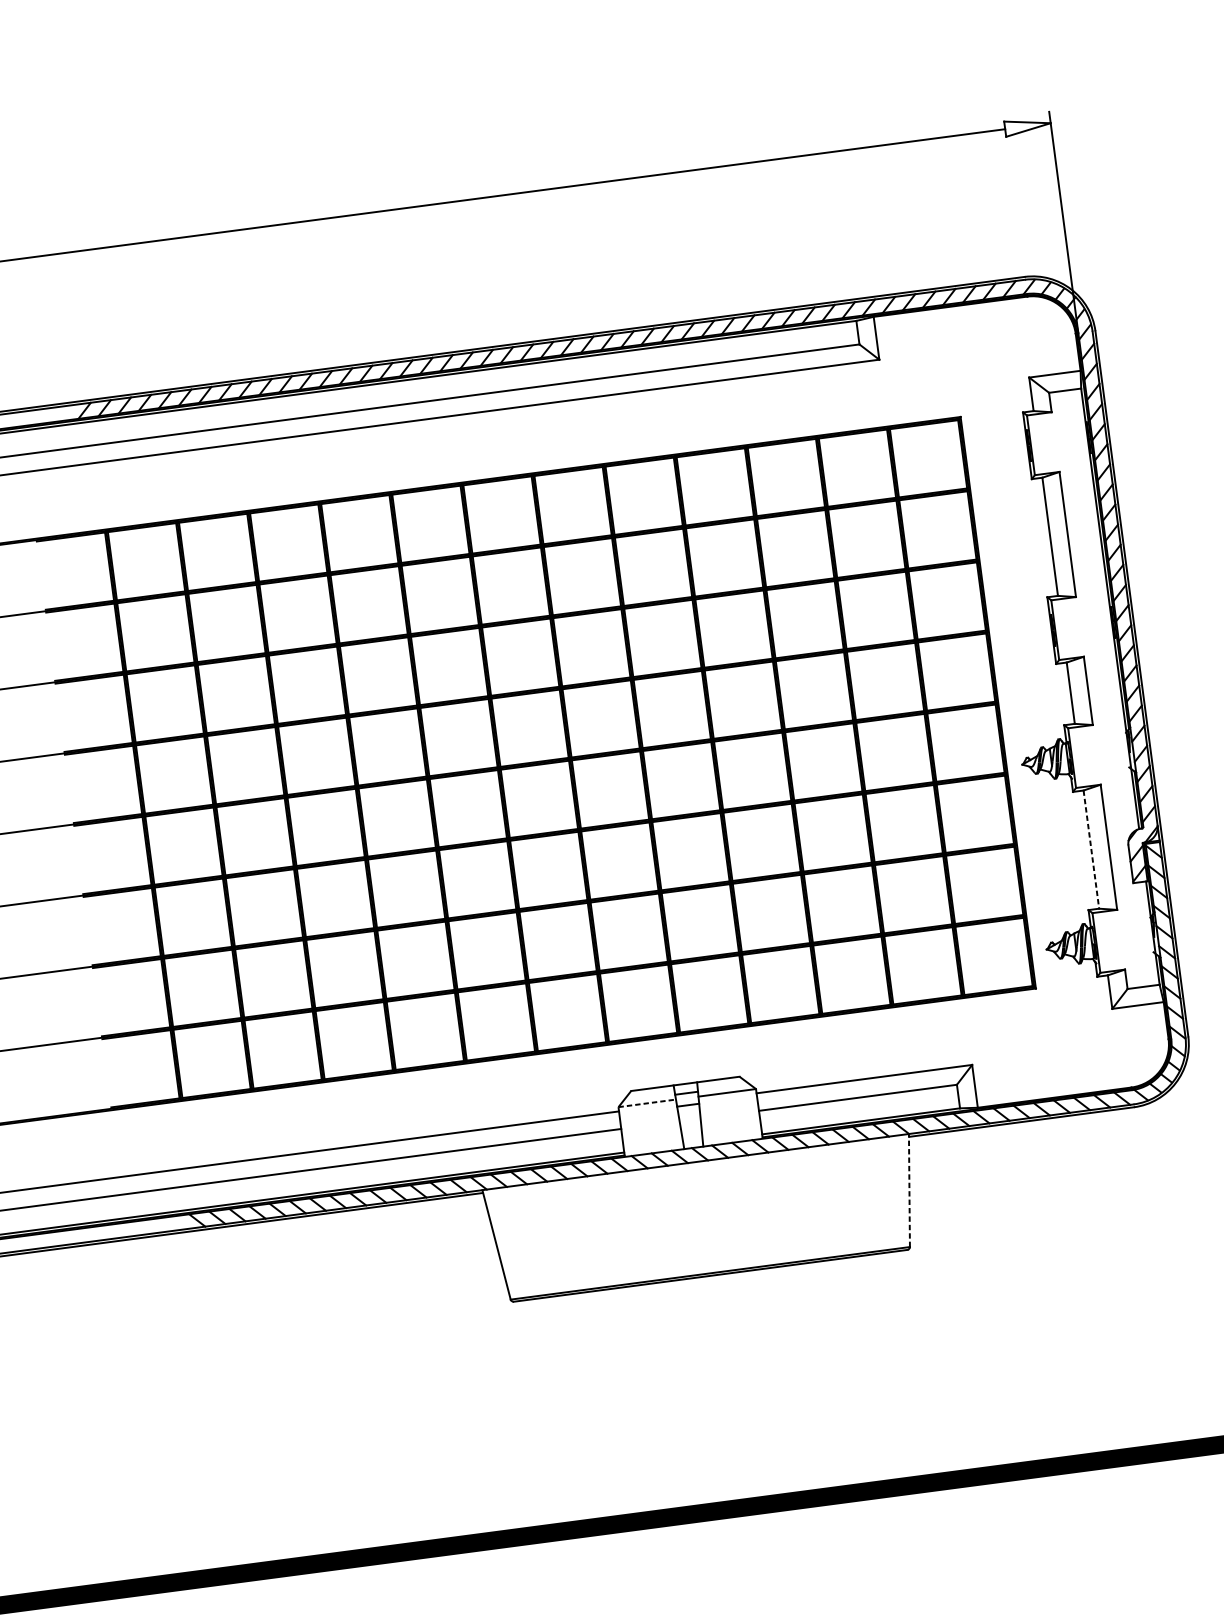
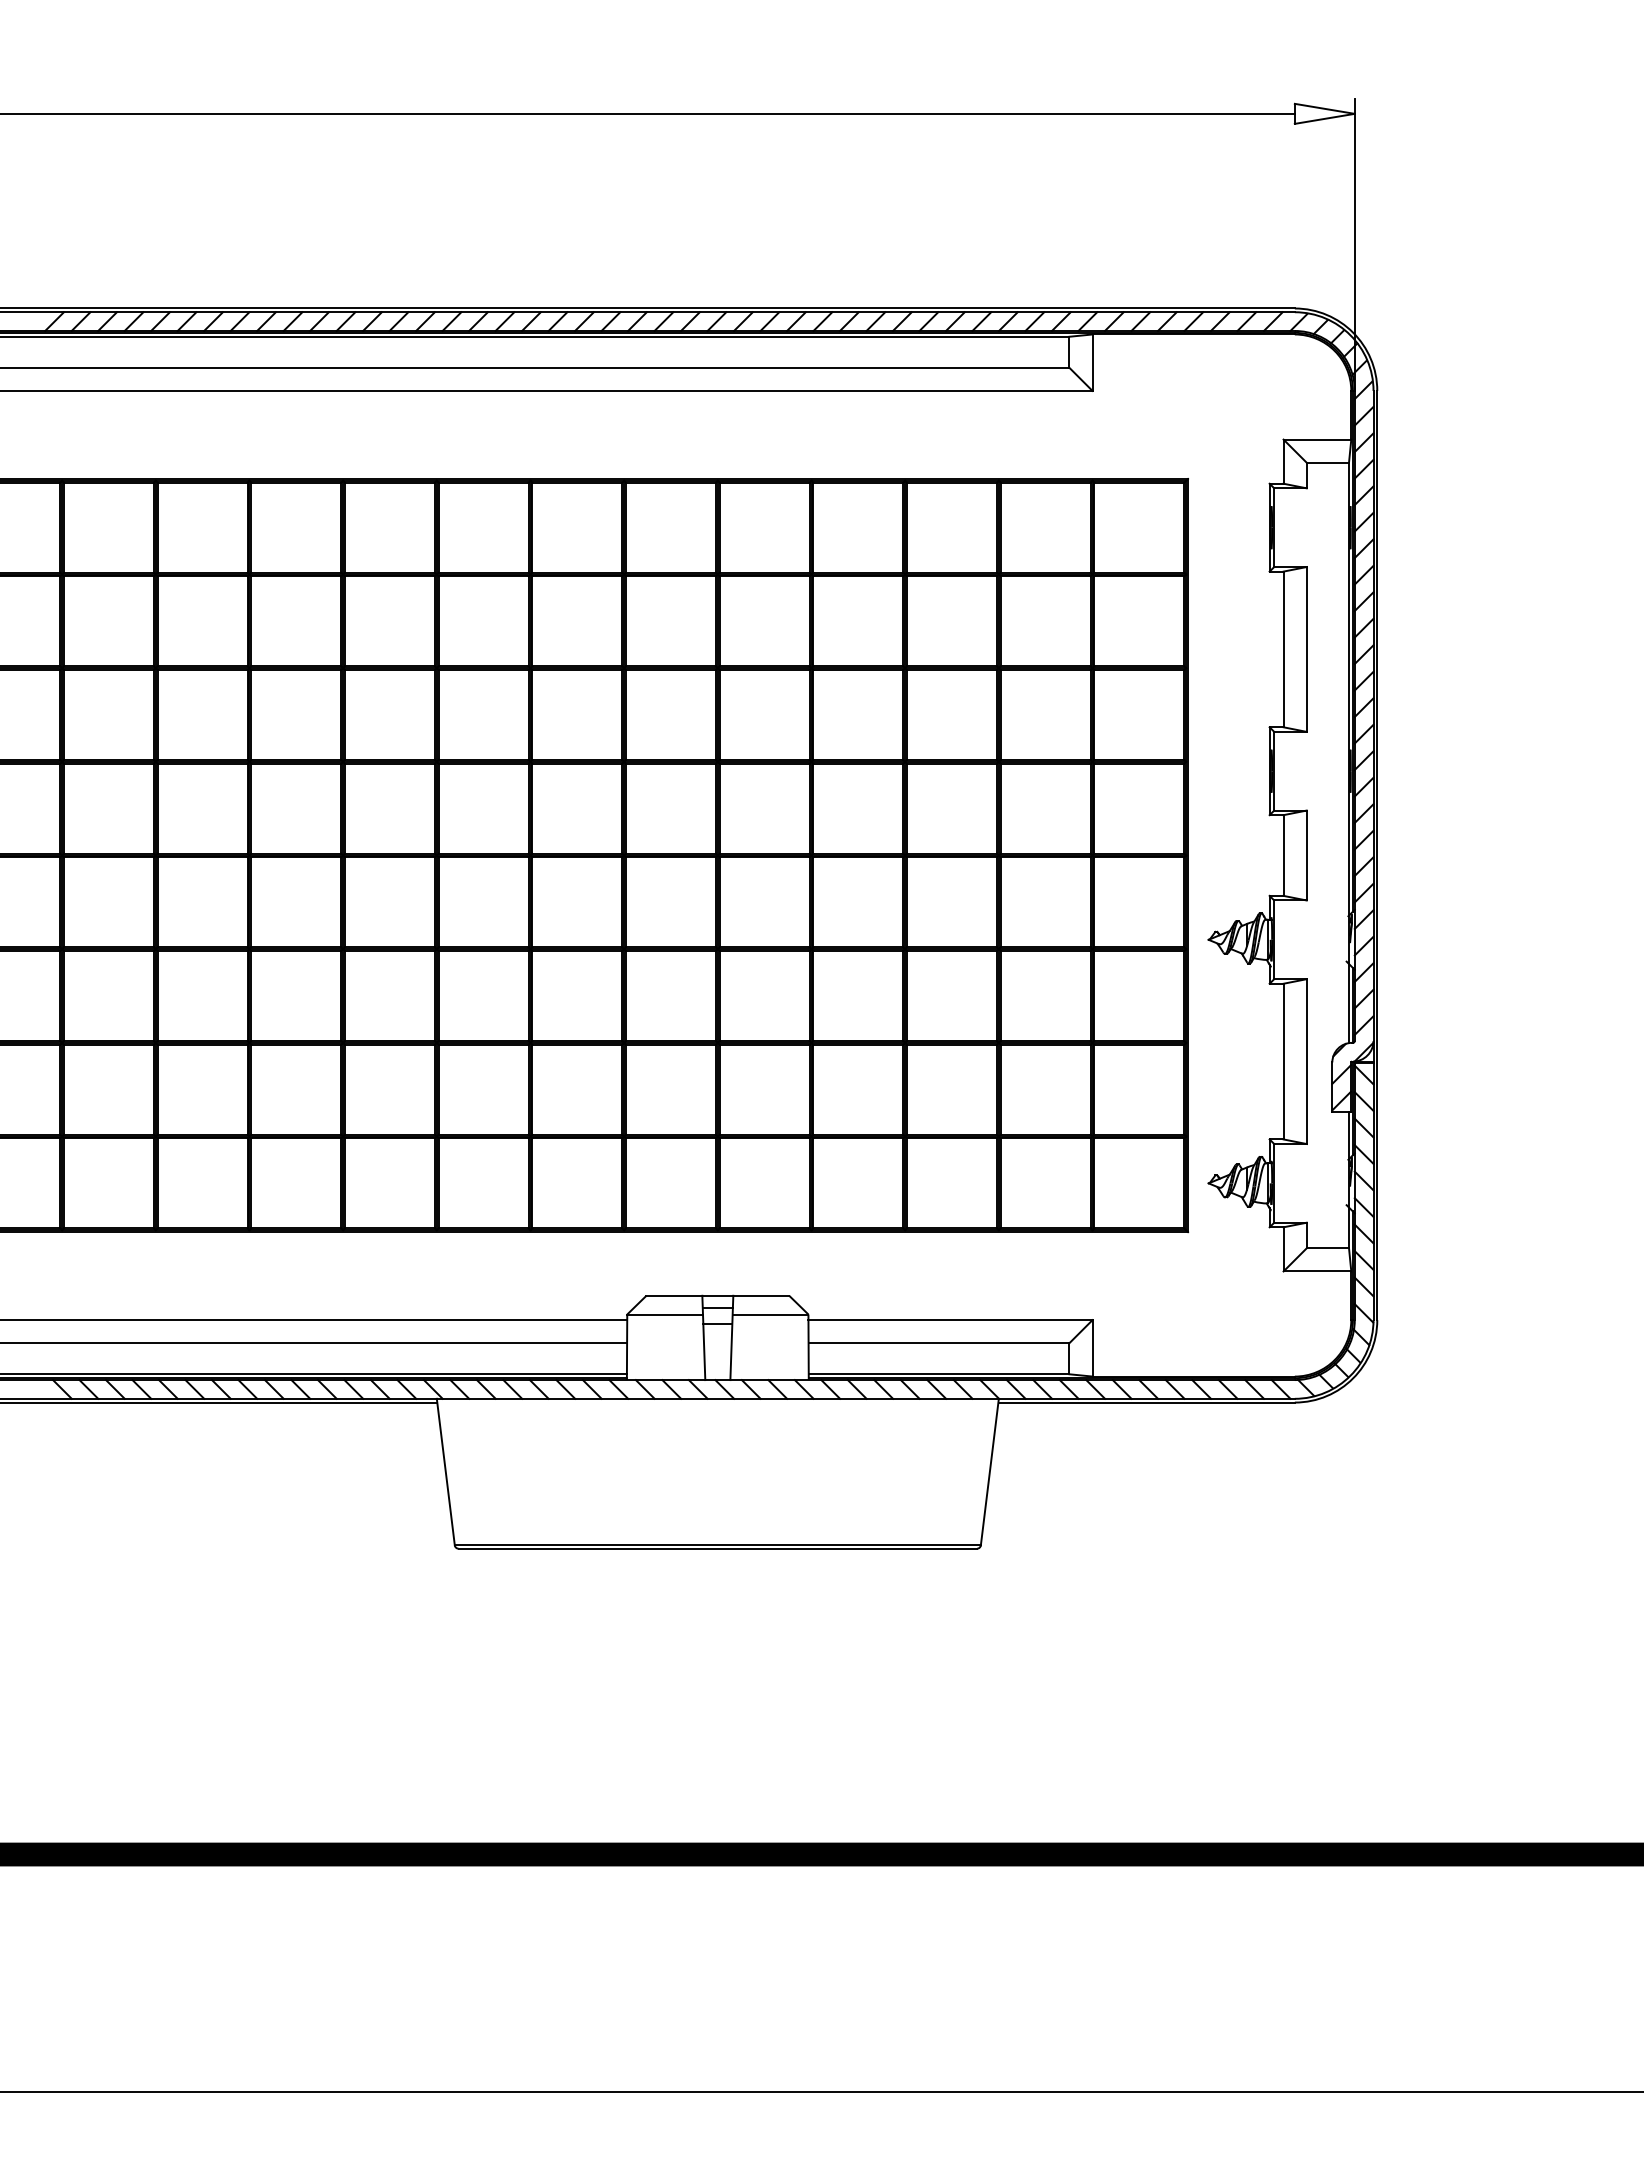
line: (1091, 849) -> (1283, 1061), dashed -> solid
line: (647, 1103) -> (665, 1314), dashed -> solid
line: (909, 1190) -> (989, 1472), dashed -> solid

